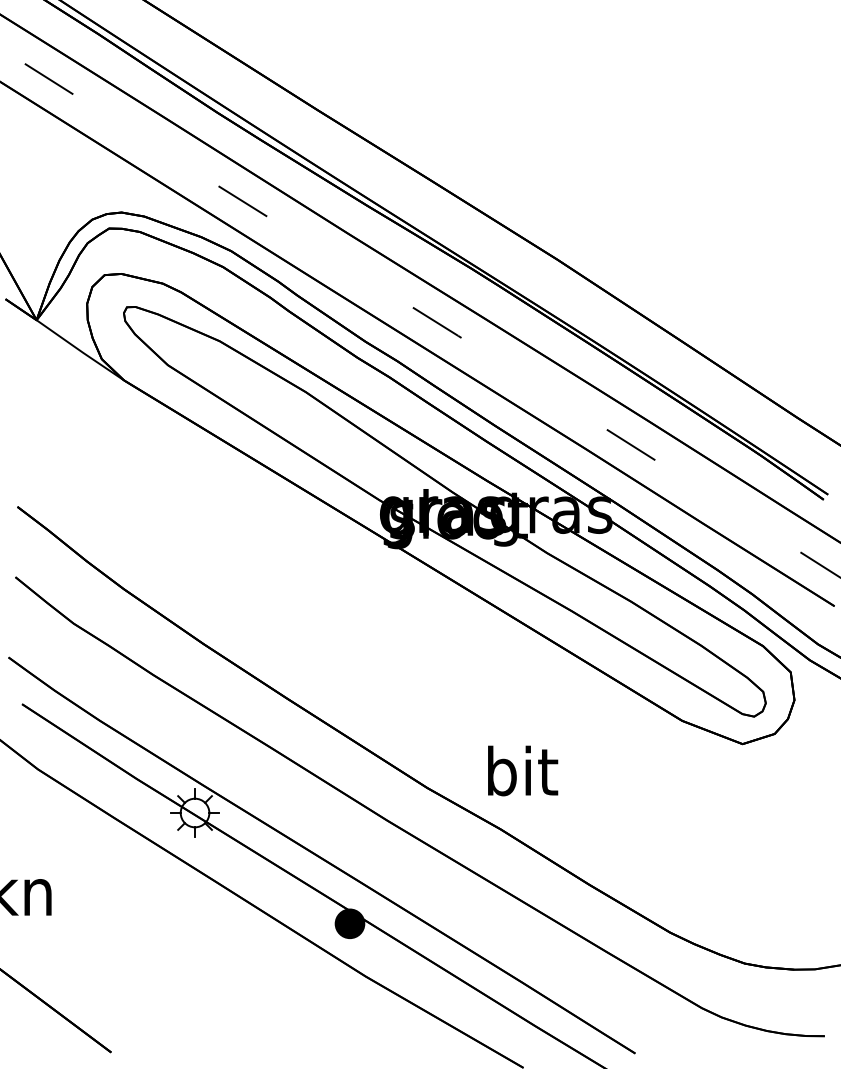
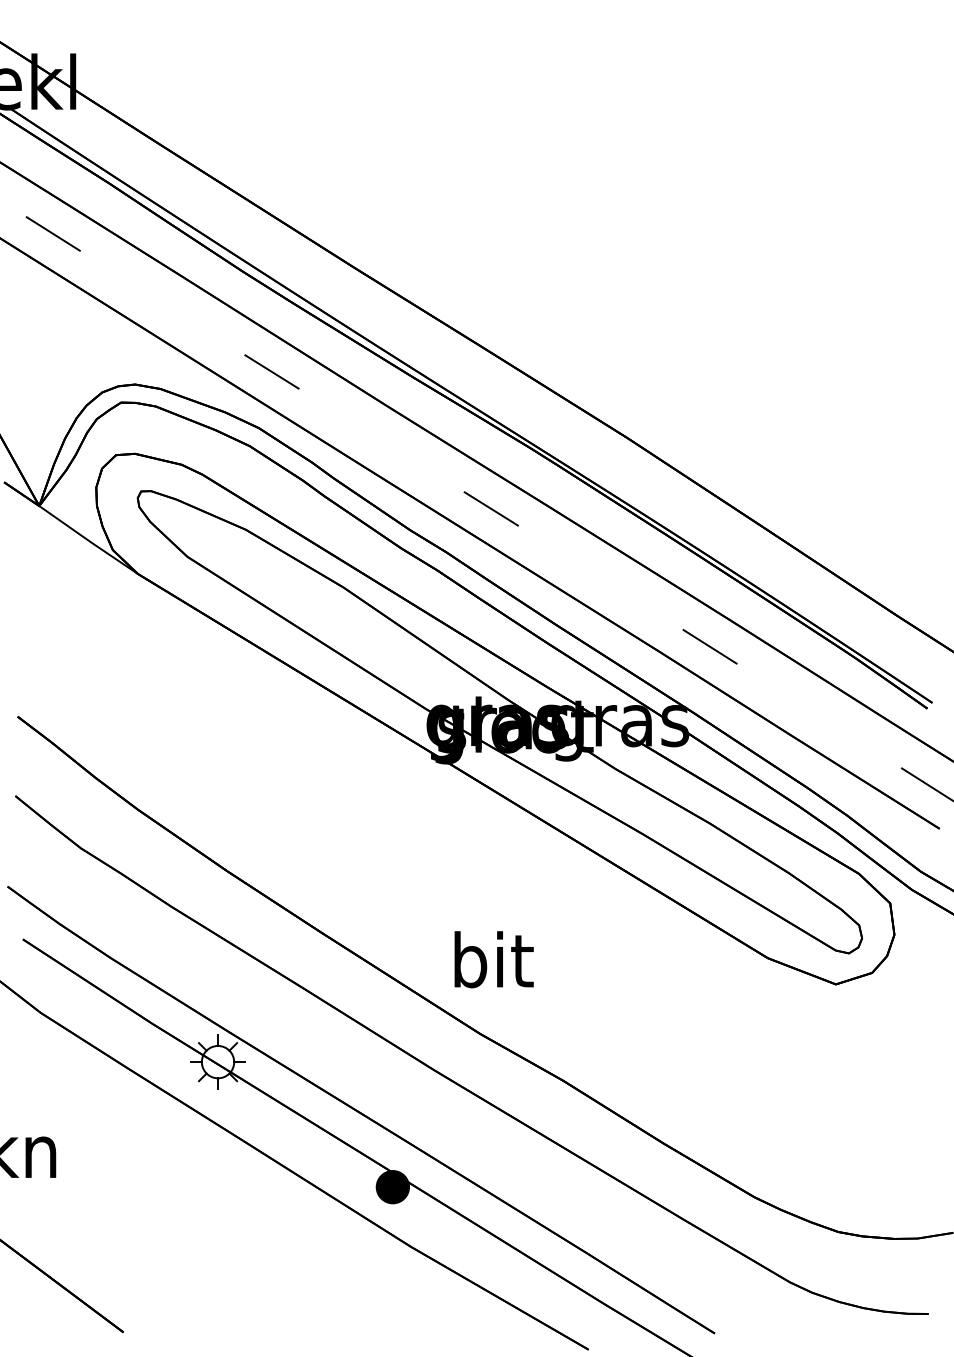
text: (522, 770) -> (493, 959), moved

